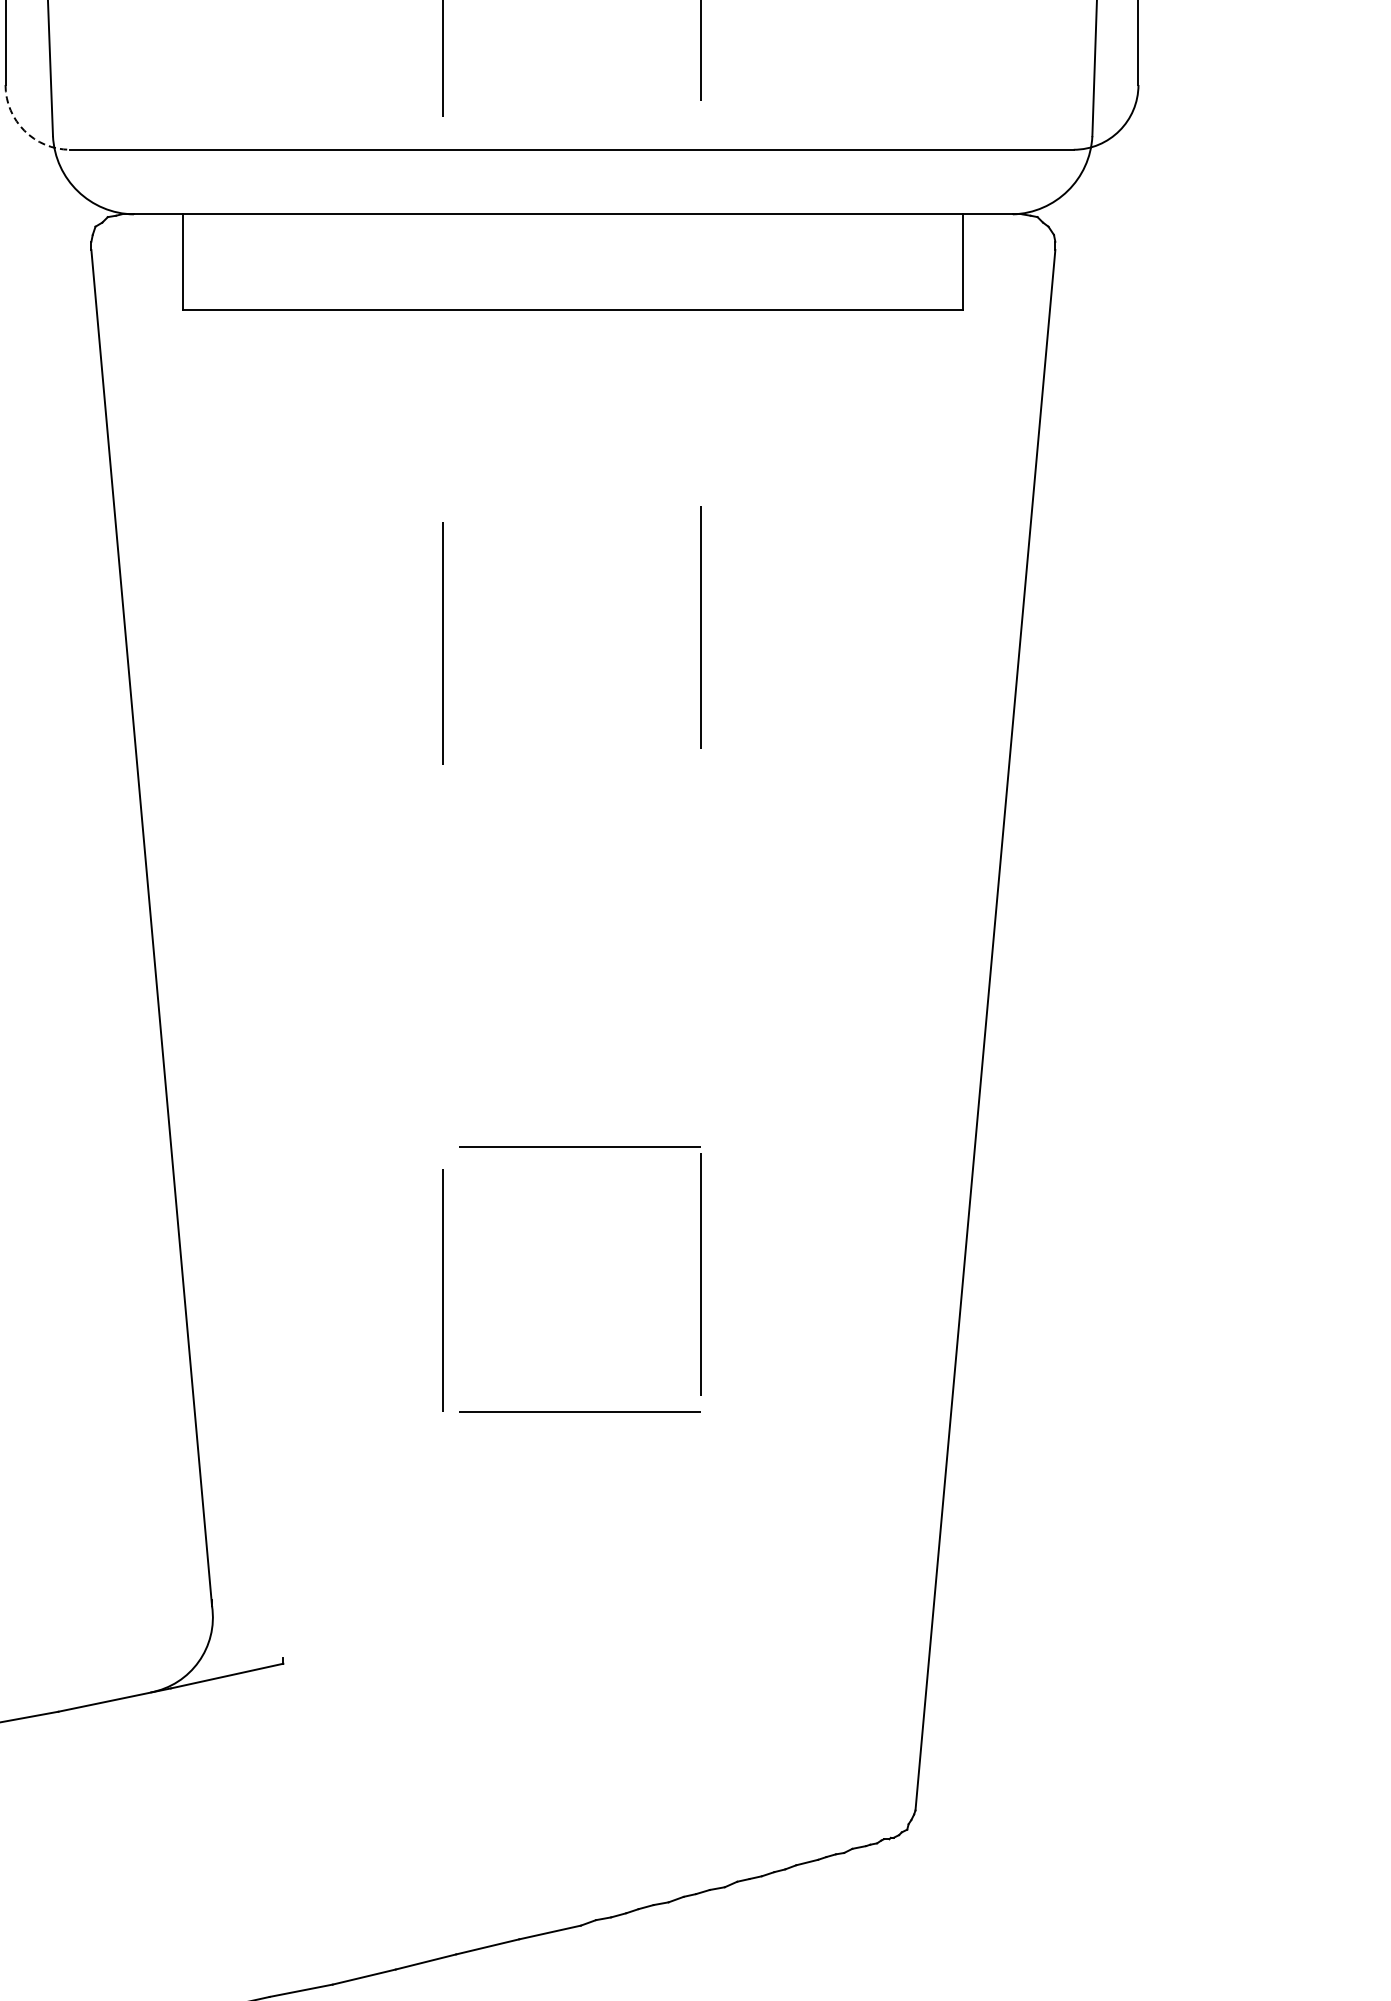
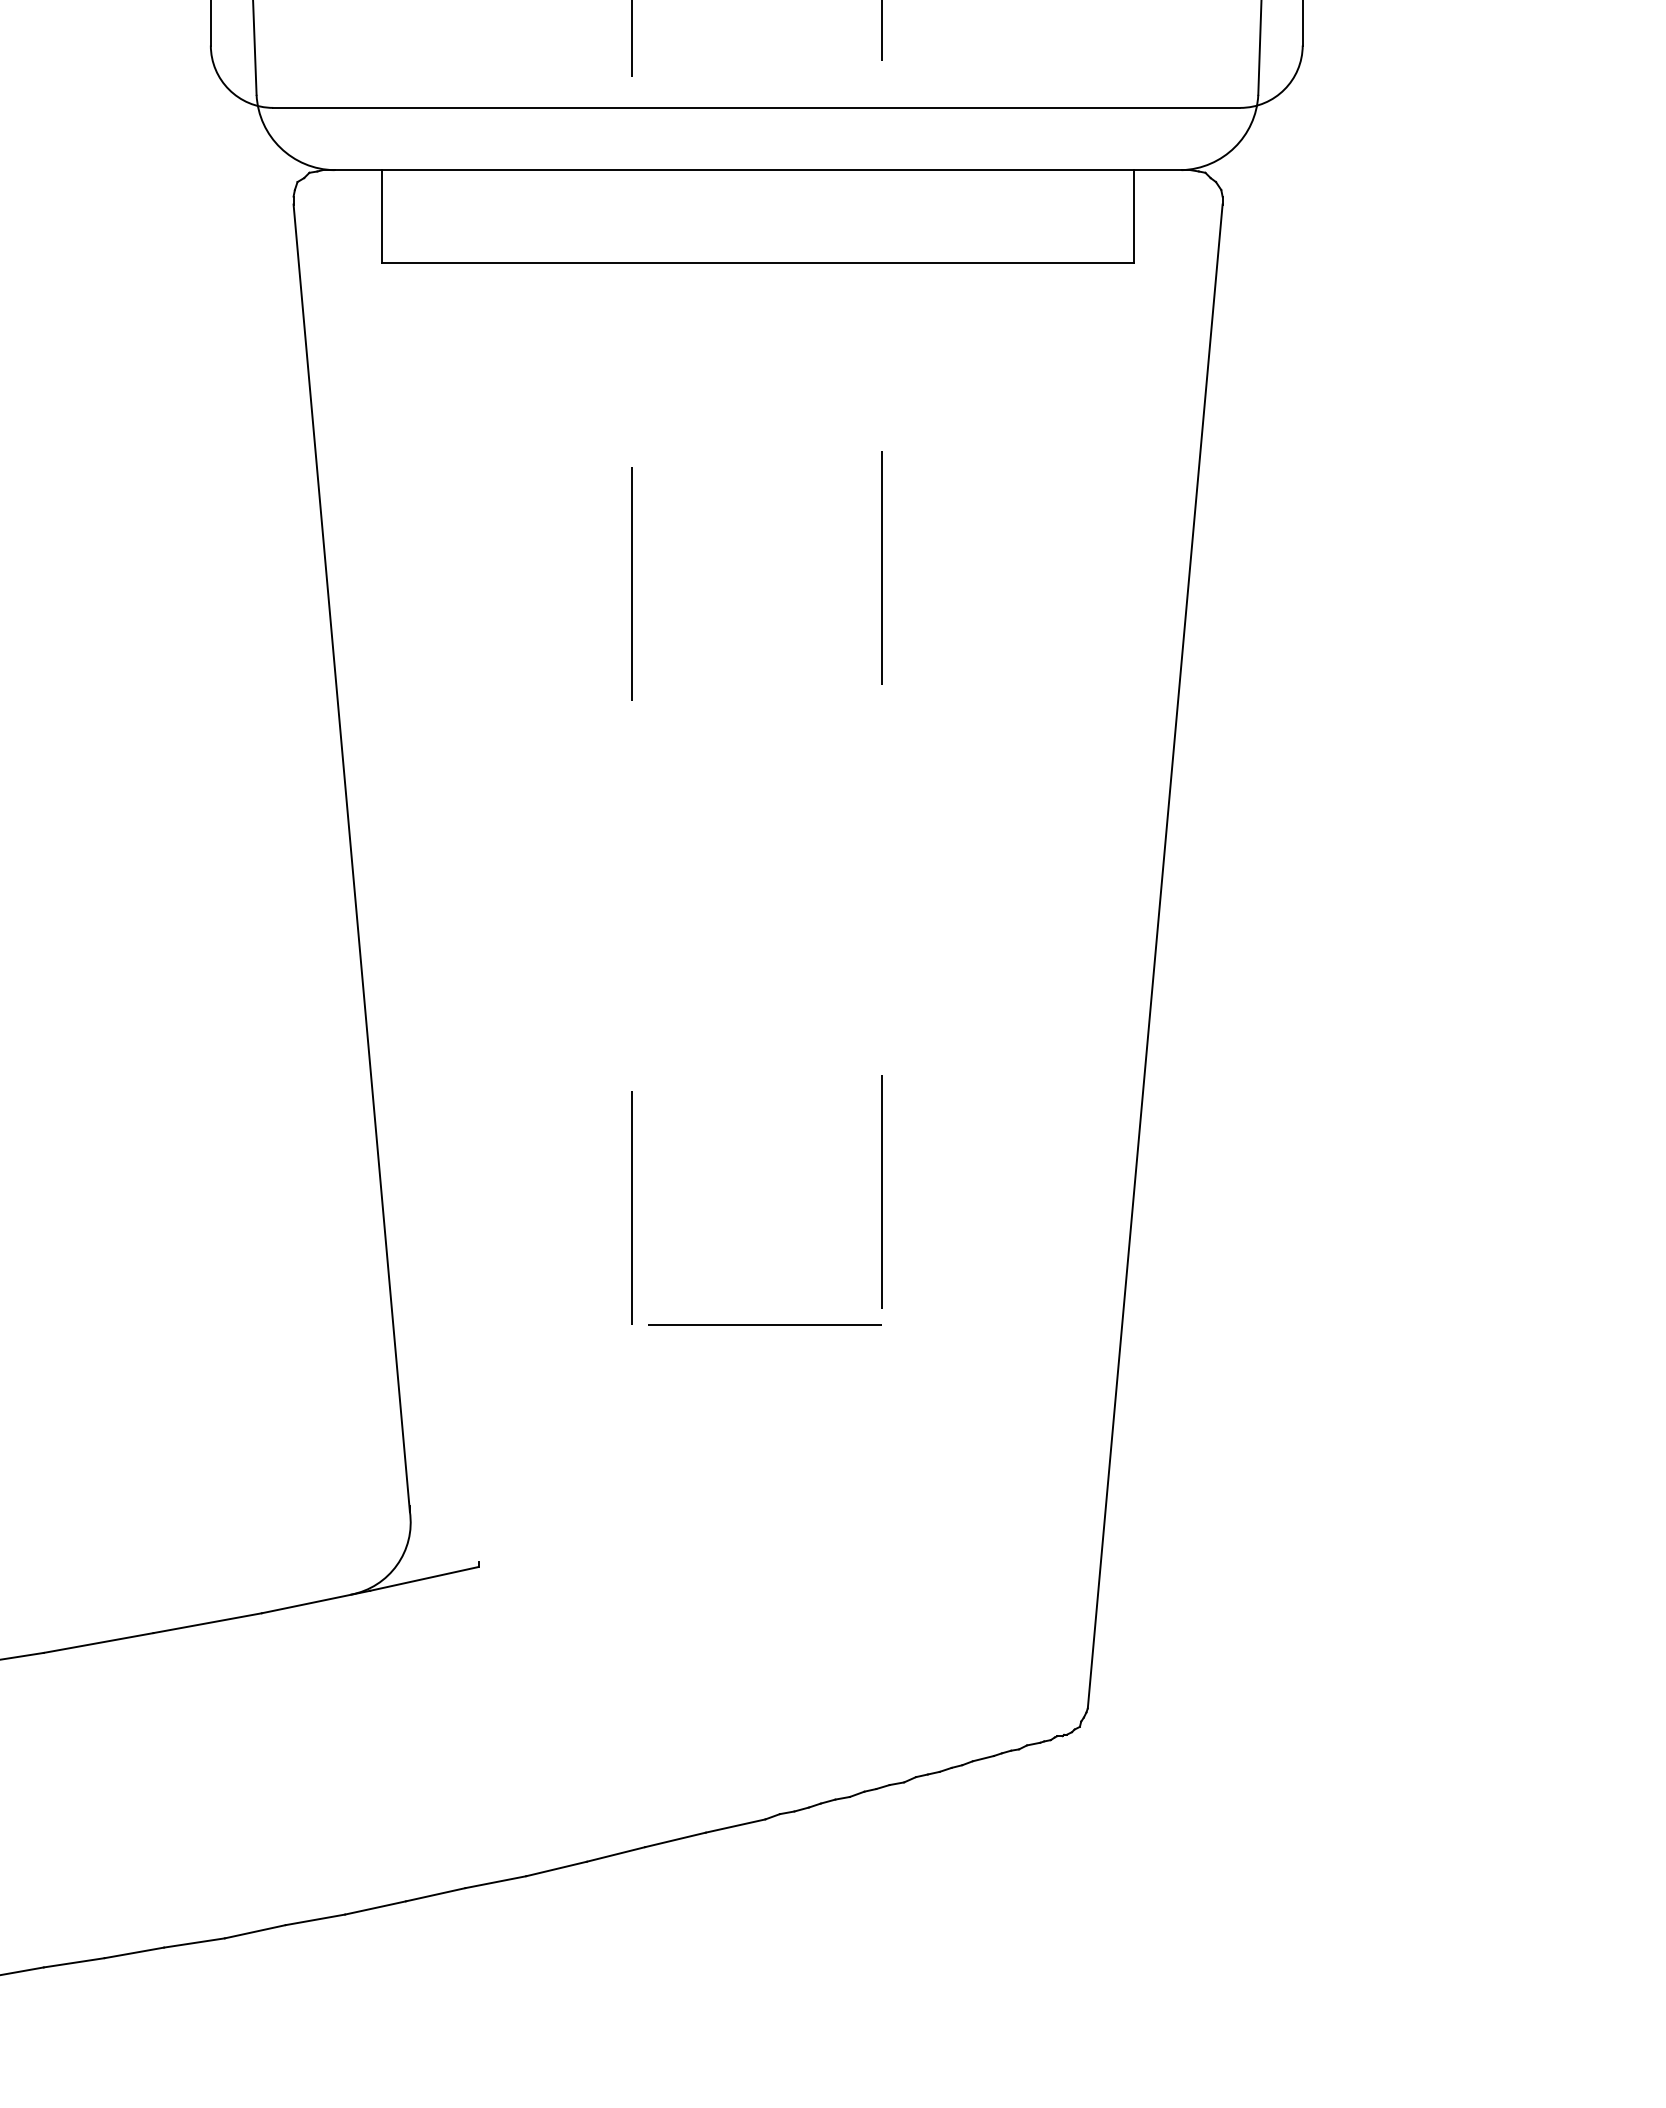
arc: (24, 130) -> (229, 89), dashed -> solid
line: (580, 1146) -> (764, 1068), removed

